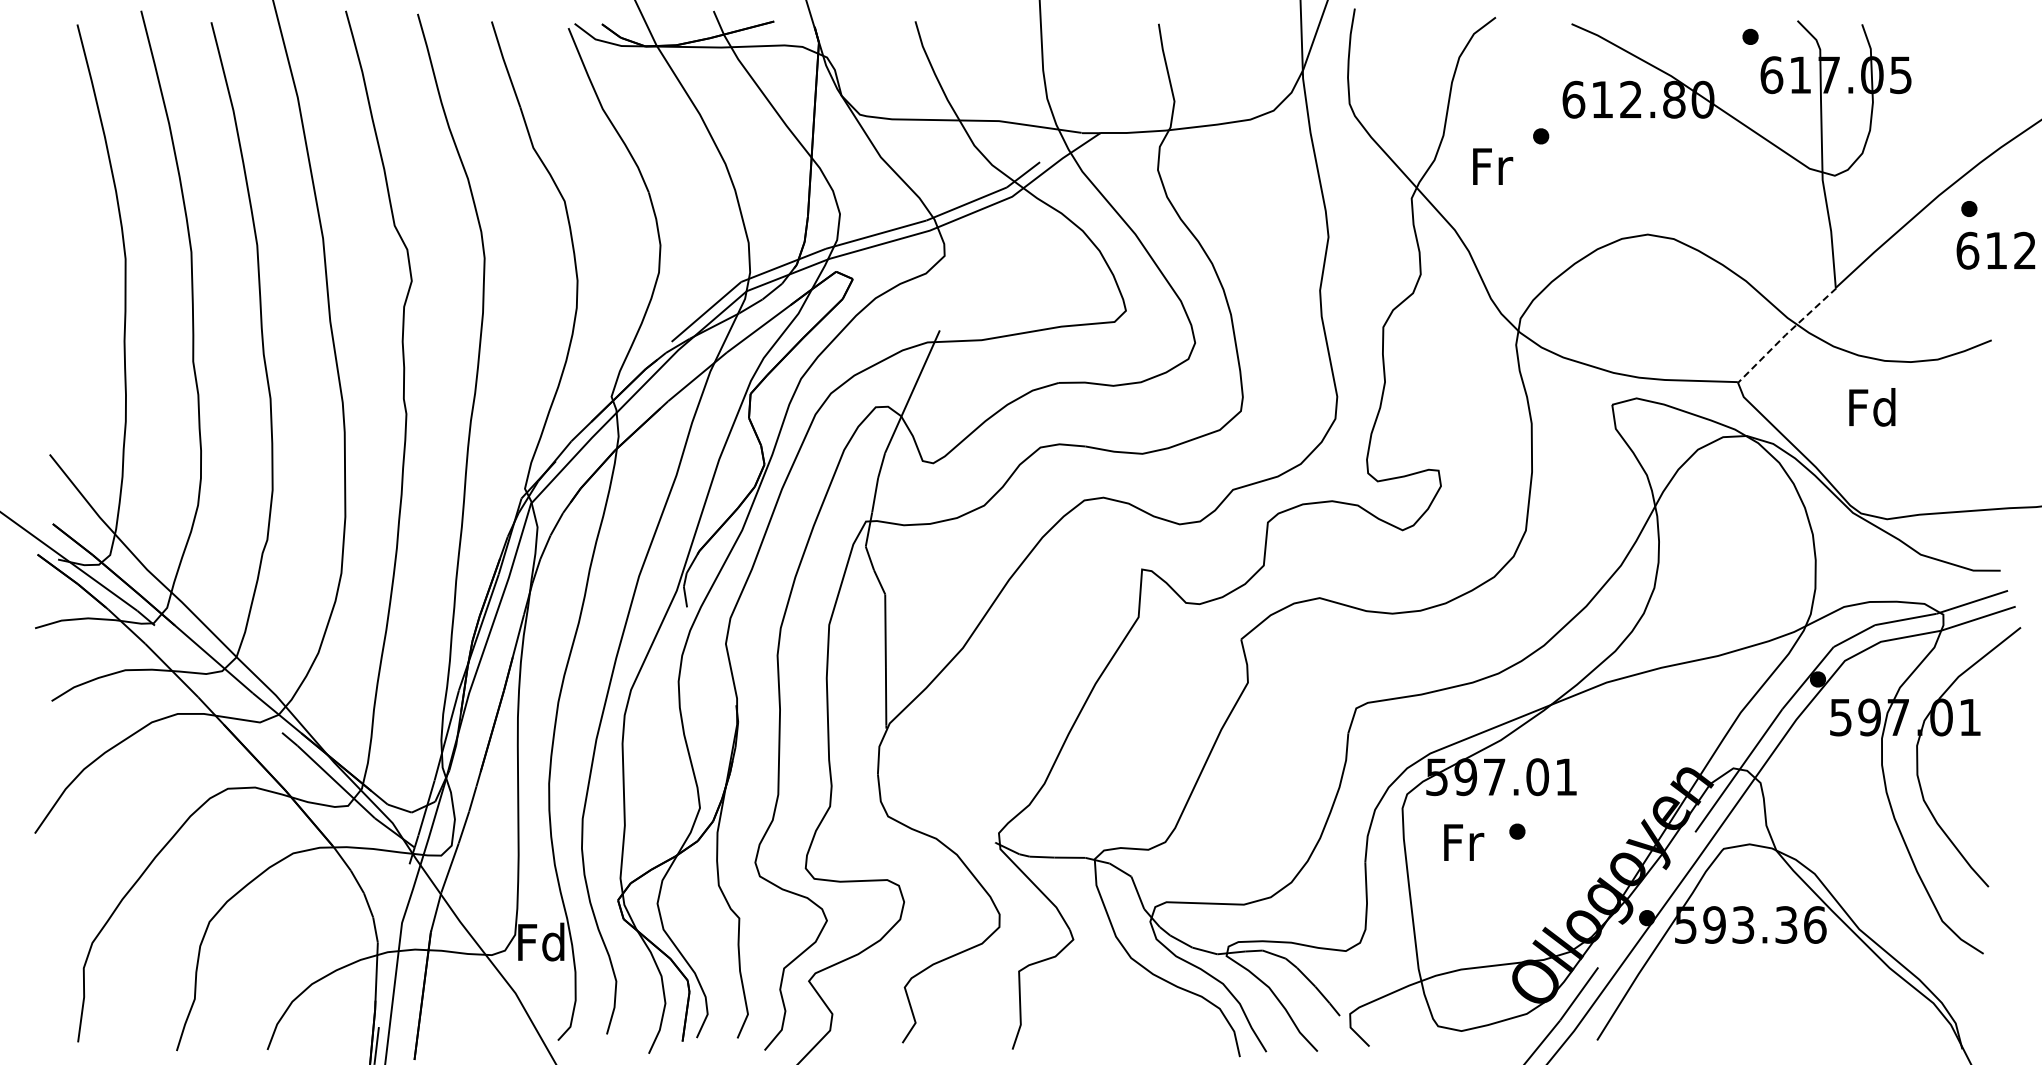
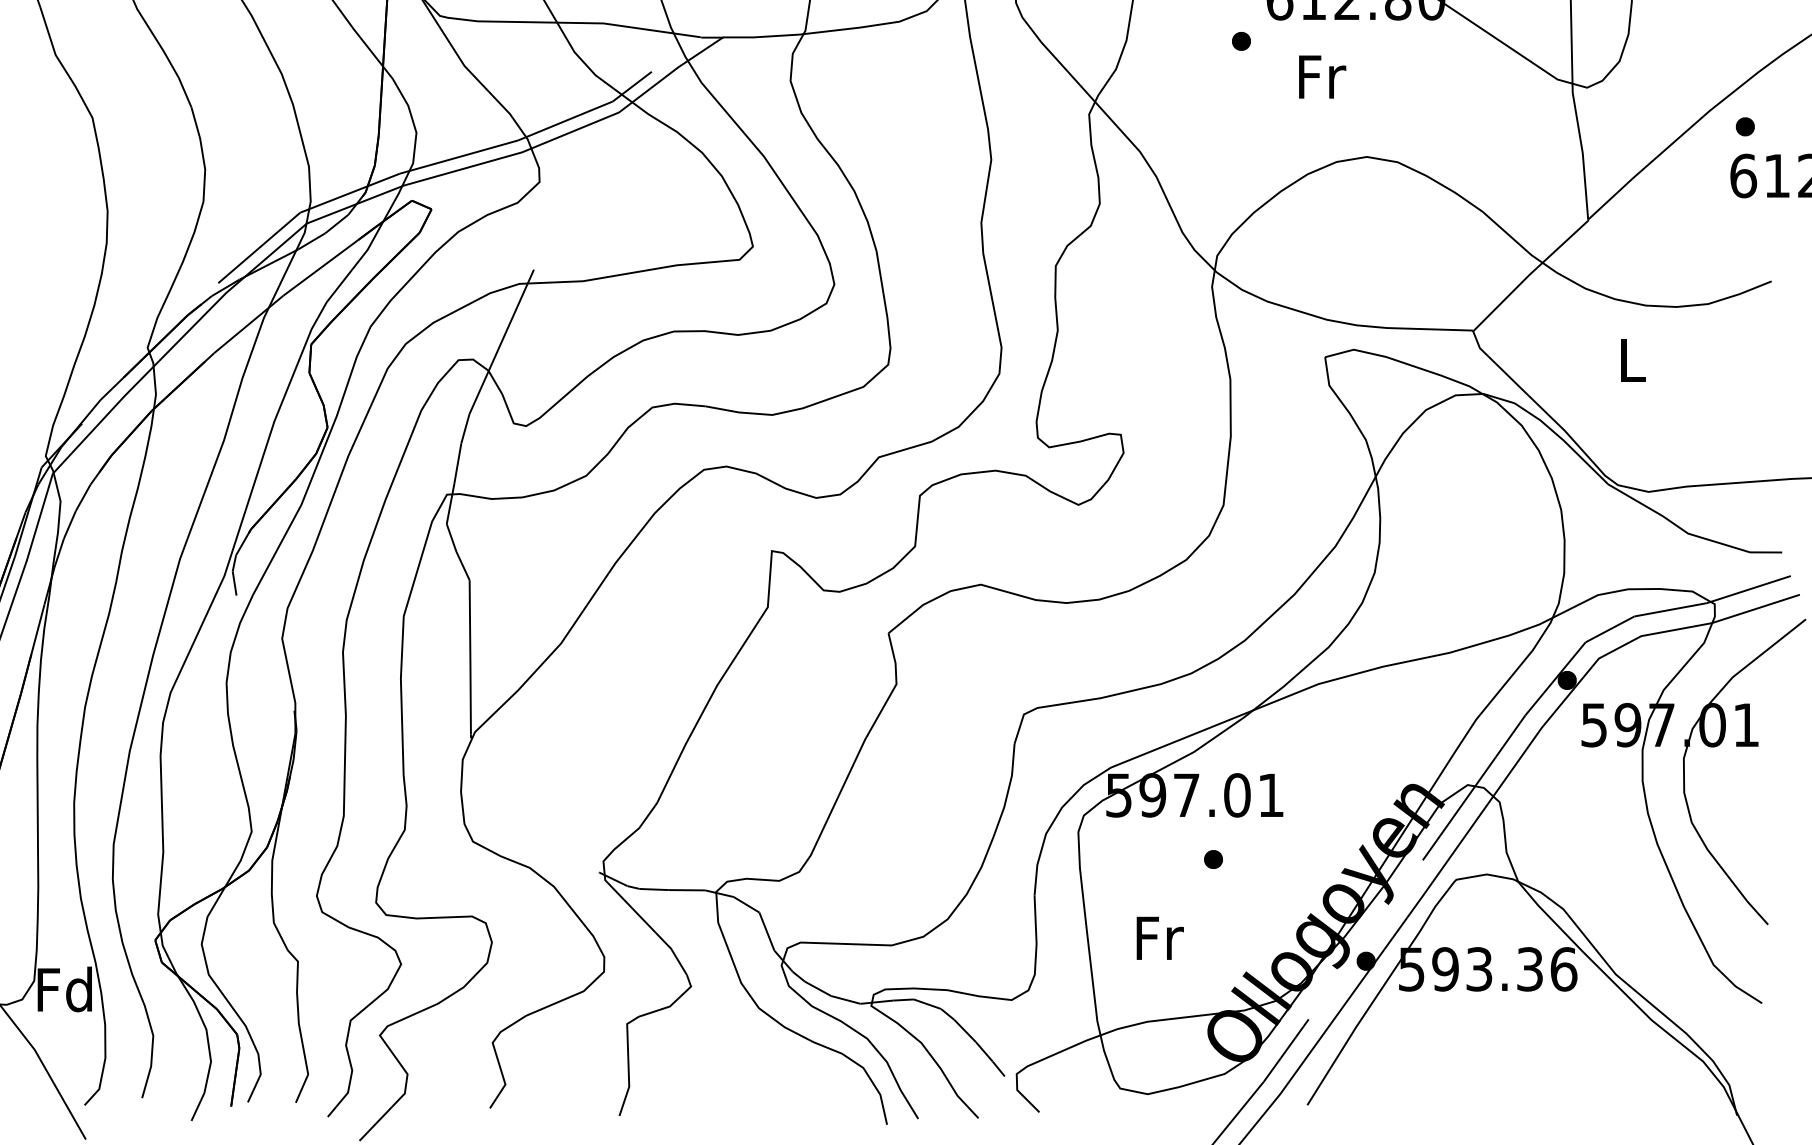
text: (1493, 166) -> (1323, 76), moved
line: (1785, 335) -> (1529, 275), dashed -> solid
text: (1872, 407) -> (1631, 360), Fd -> L
text: (1464, 842) -> (1160, 938), moved

